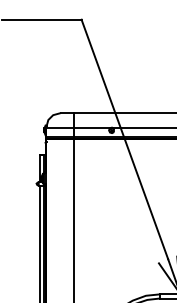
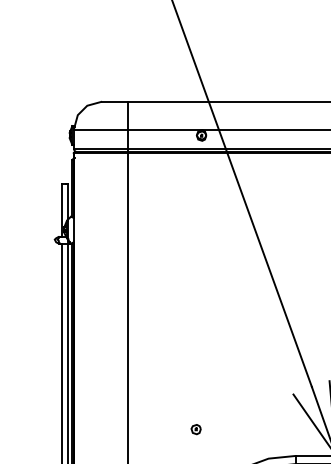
part: (108, 280) -> (195, 428), added

